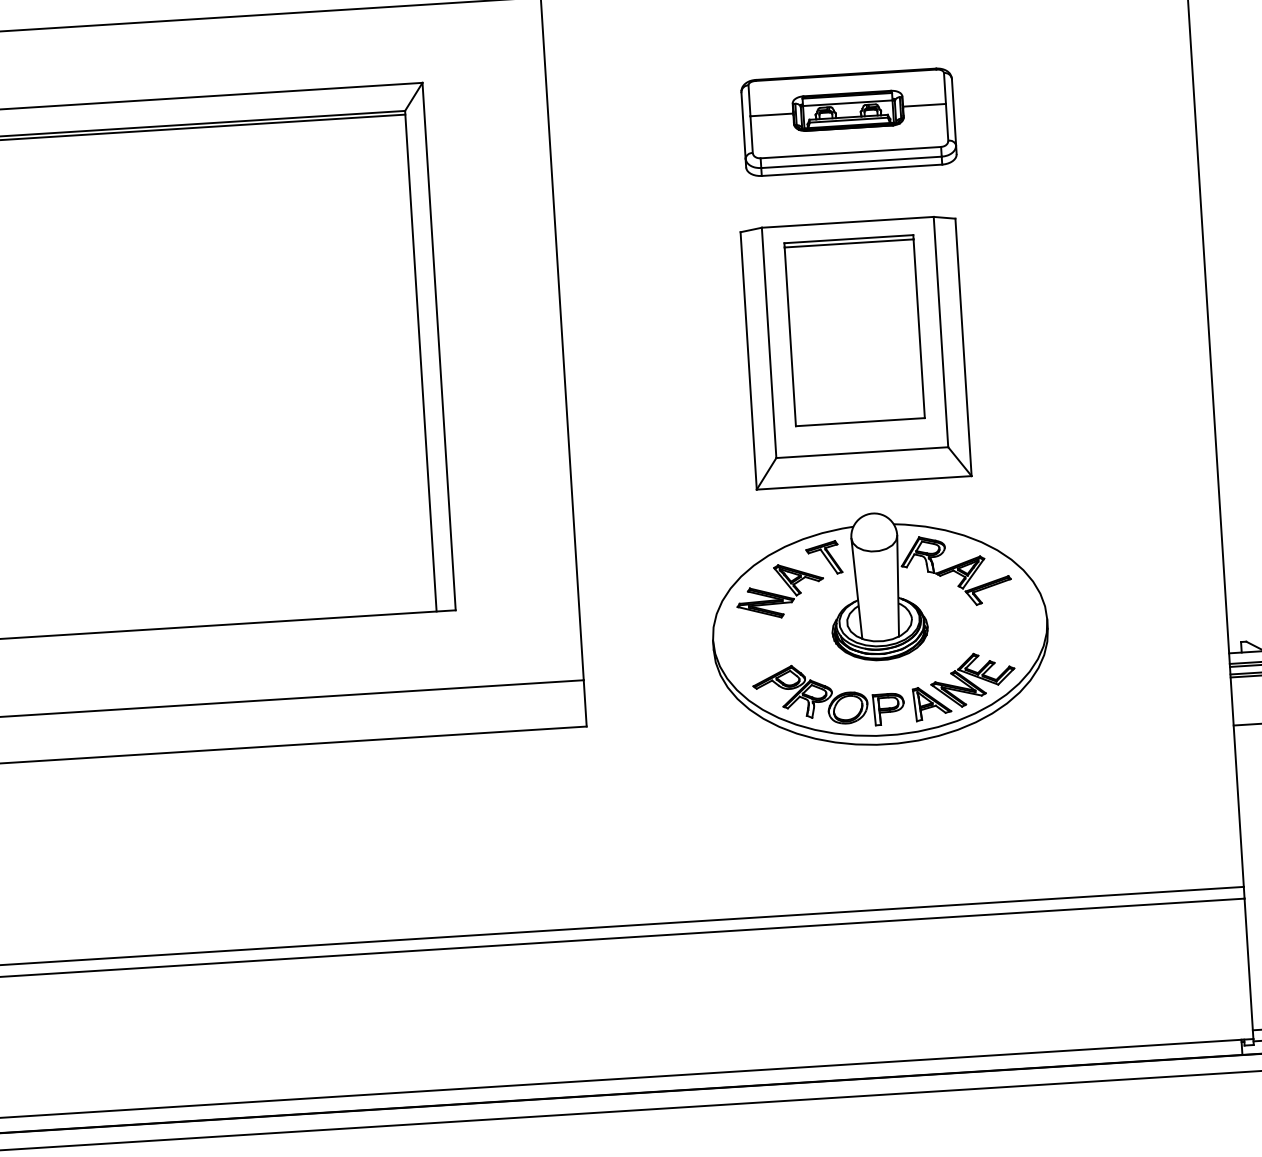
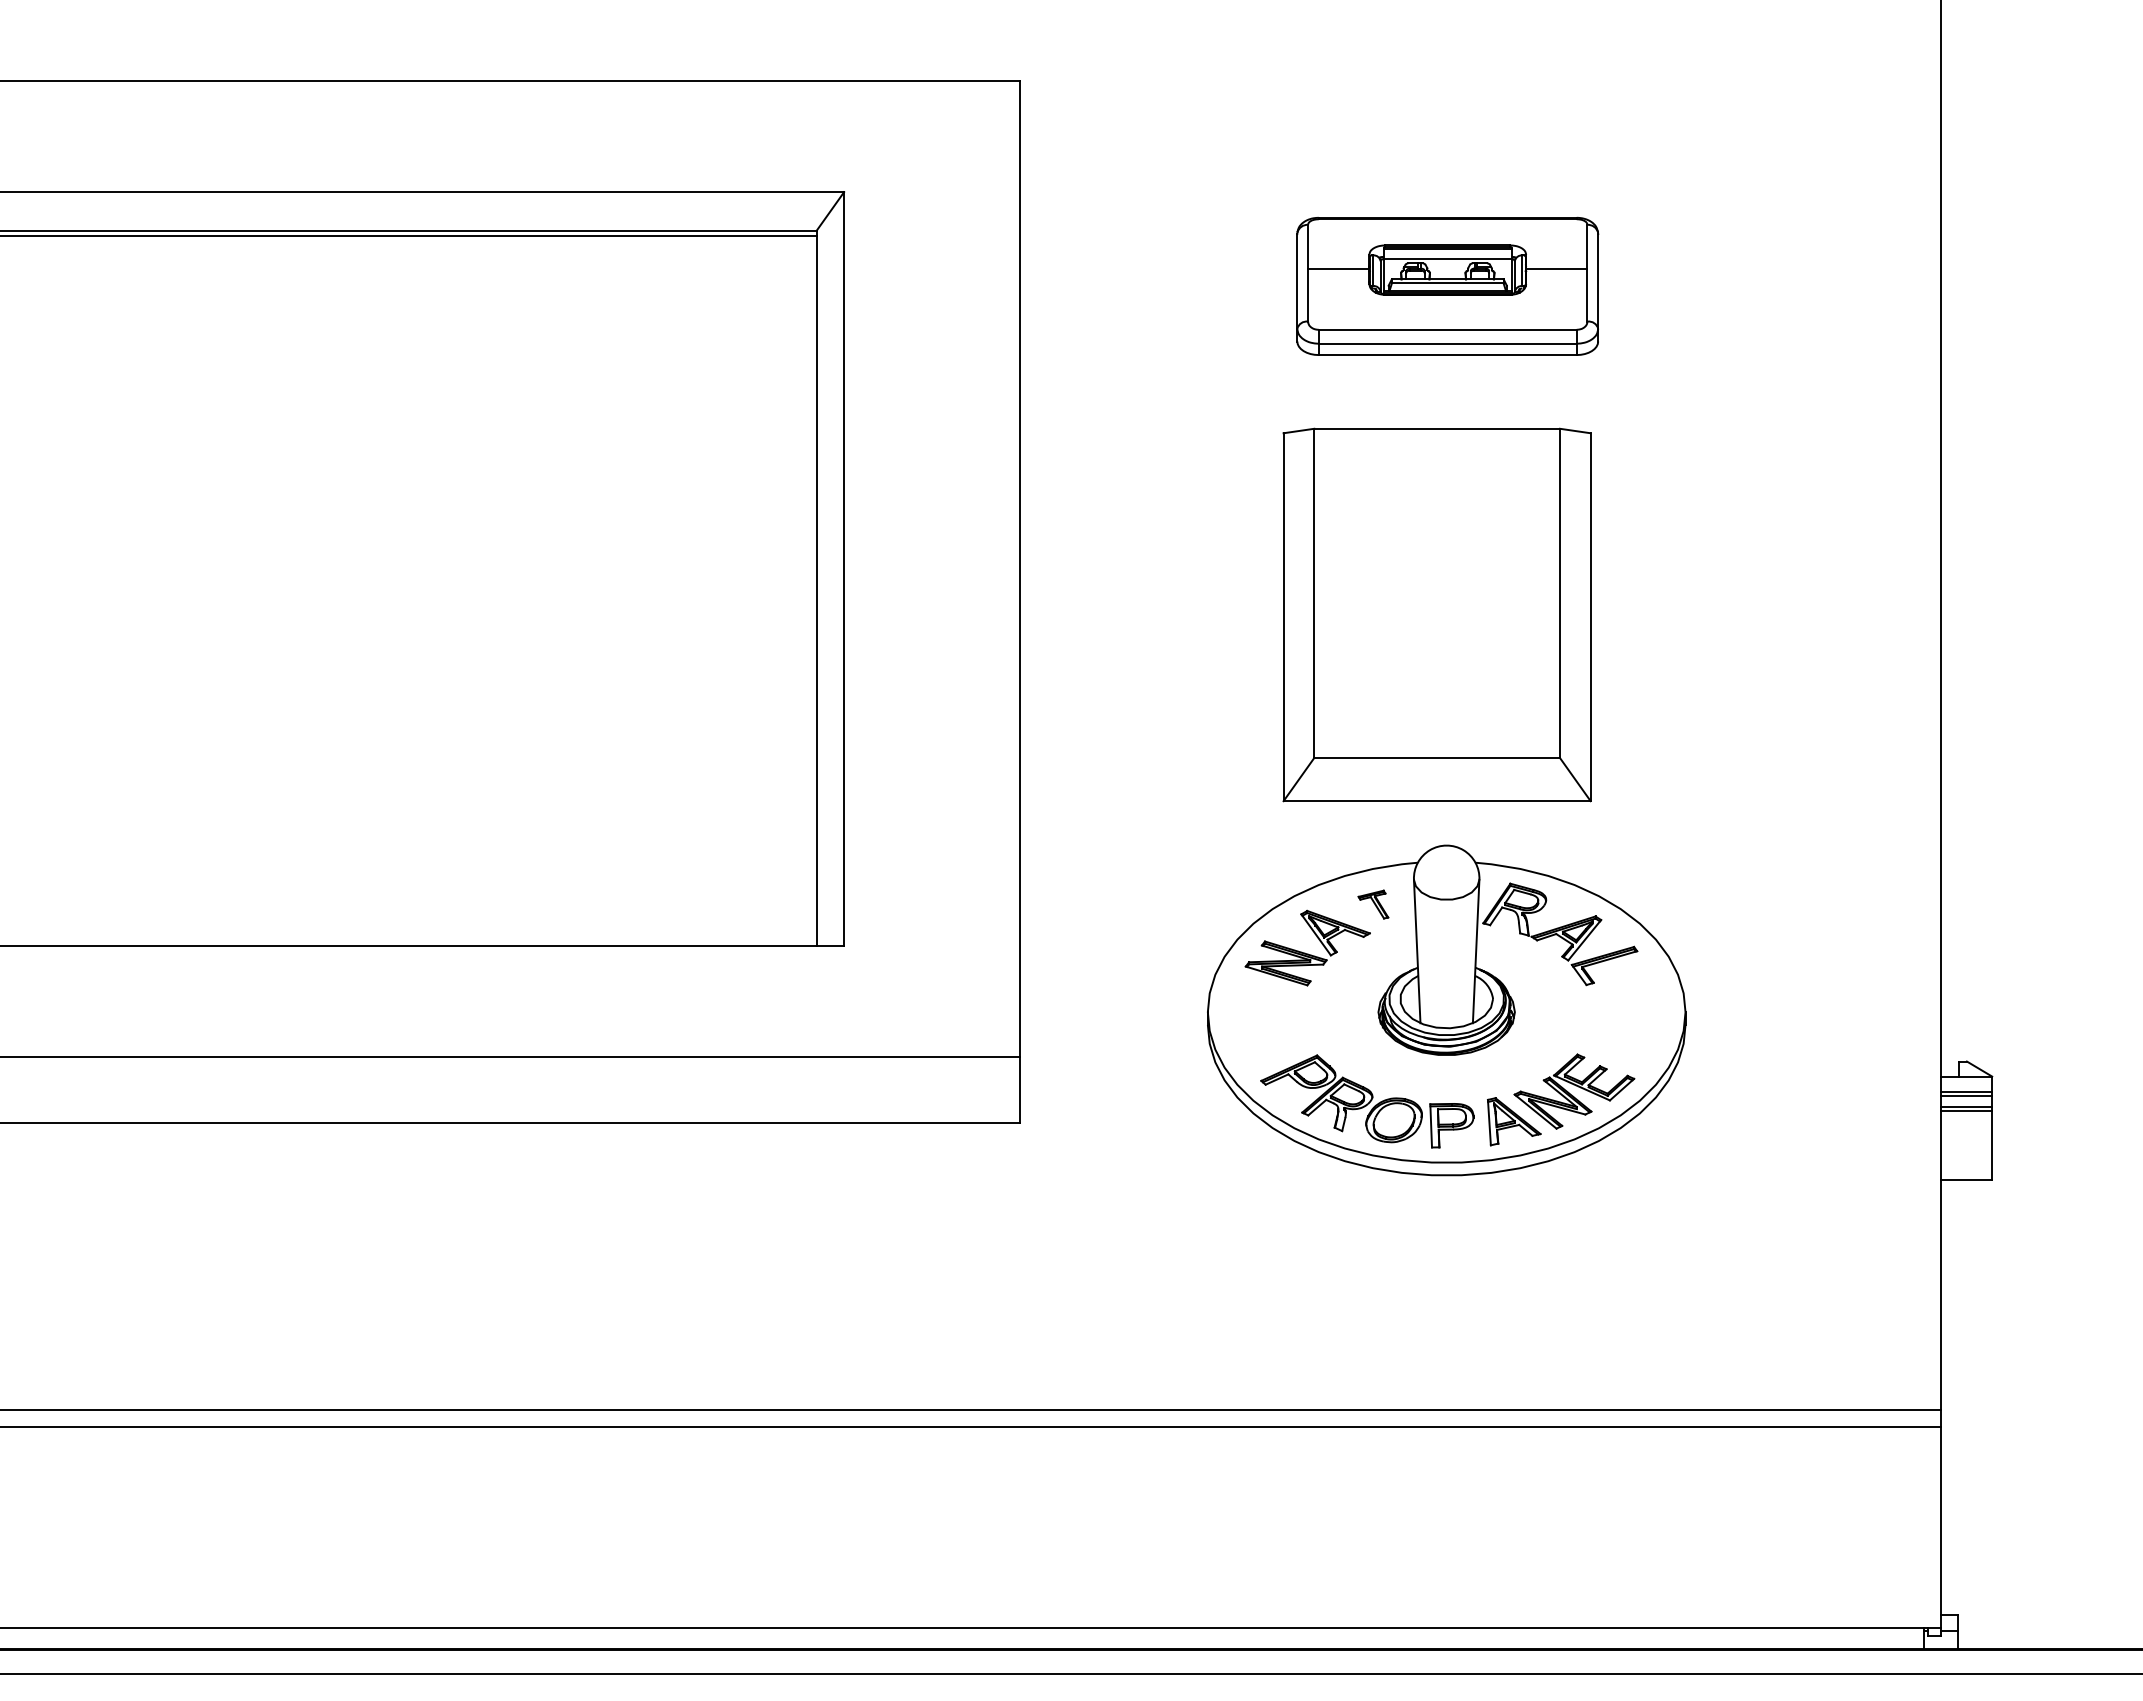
part: (854, 330) -> (1436, 583), removed
part: (824, 557) -> (1373, 904), size x0.6

